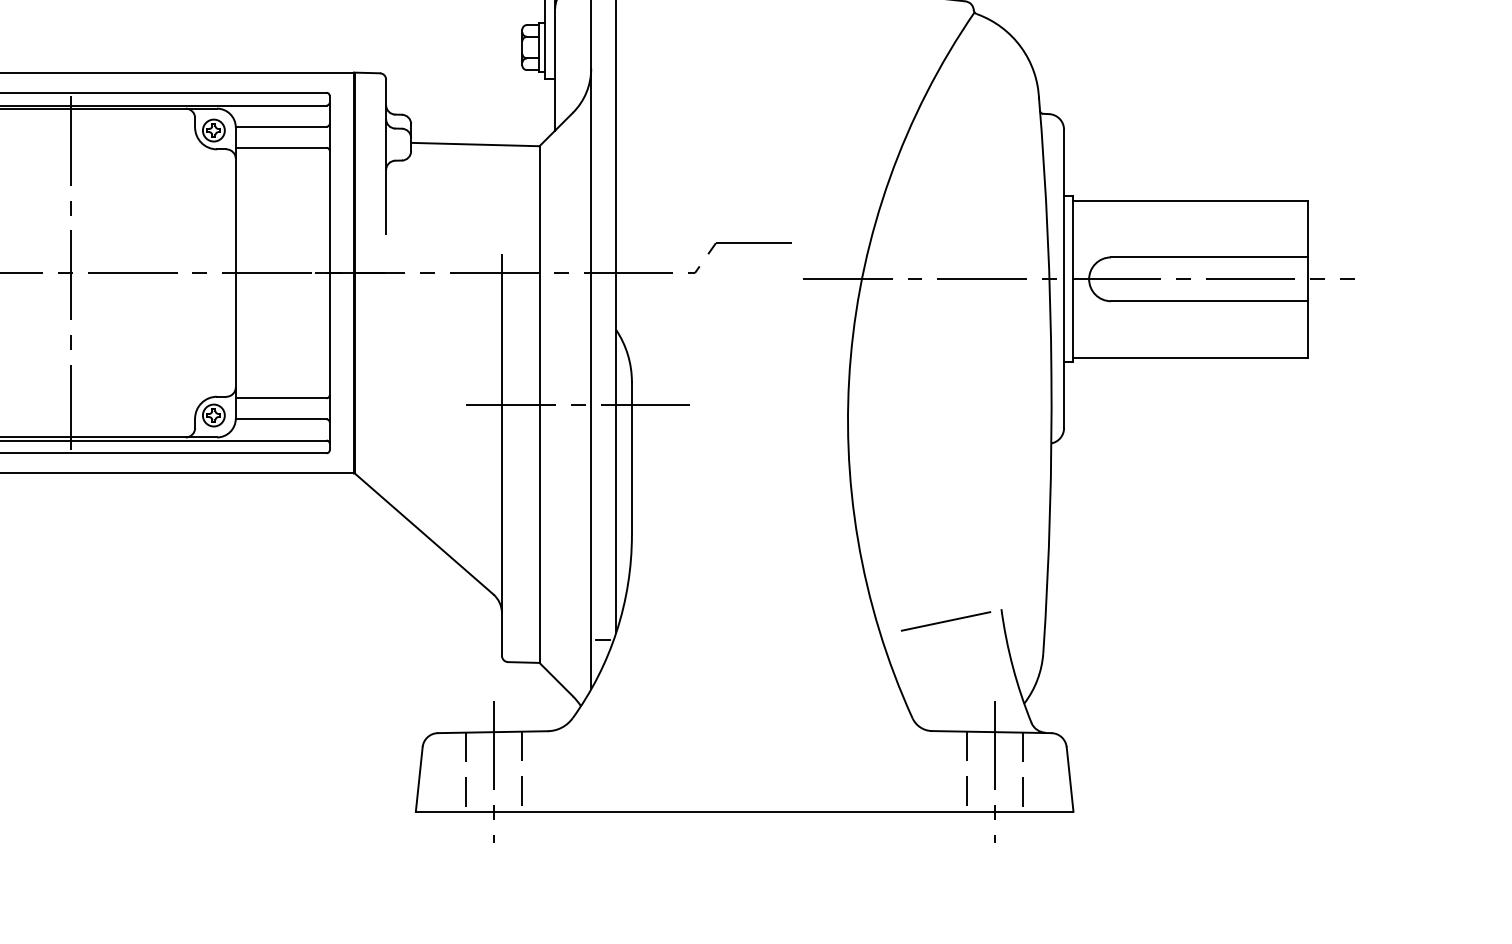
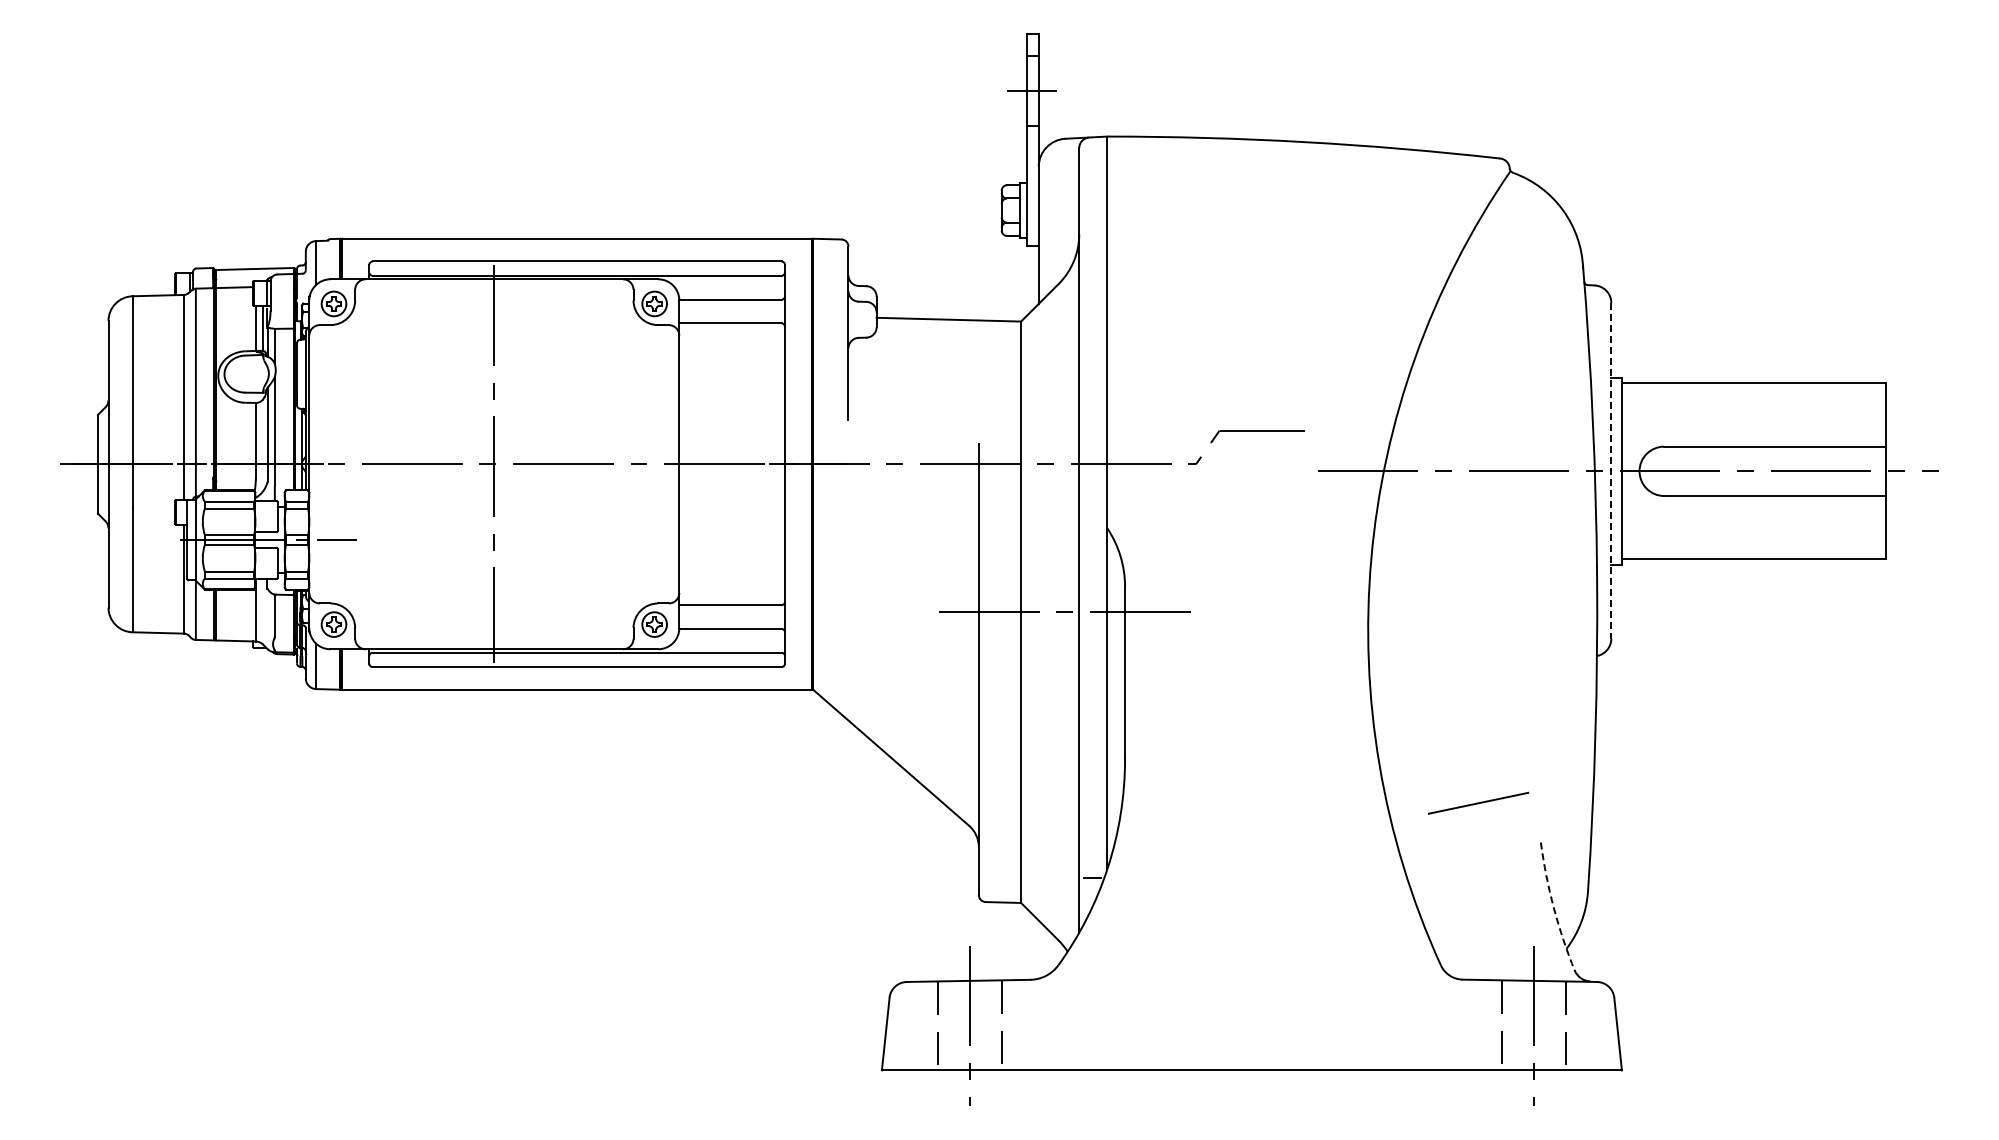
line: (1064, 278) -> (1611, 470), solid -> dashed
line: (946, 620) -> (1478, 802), moved
arc: (1012, 666) -> (1553, 907), solid -> dashed

